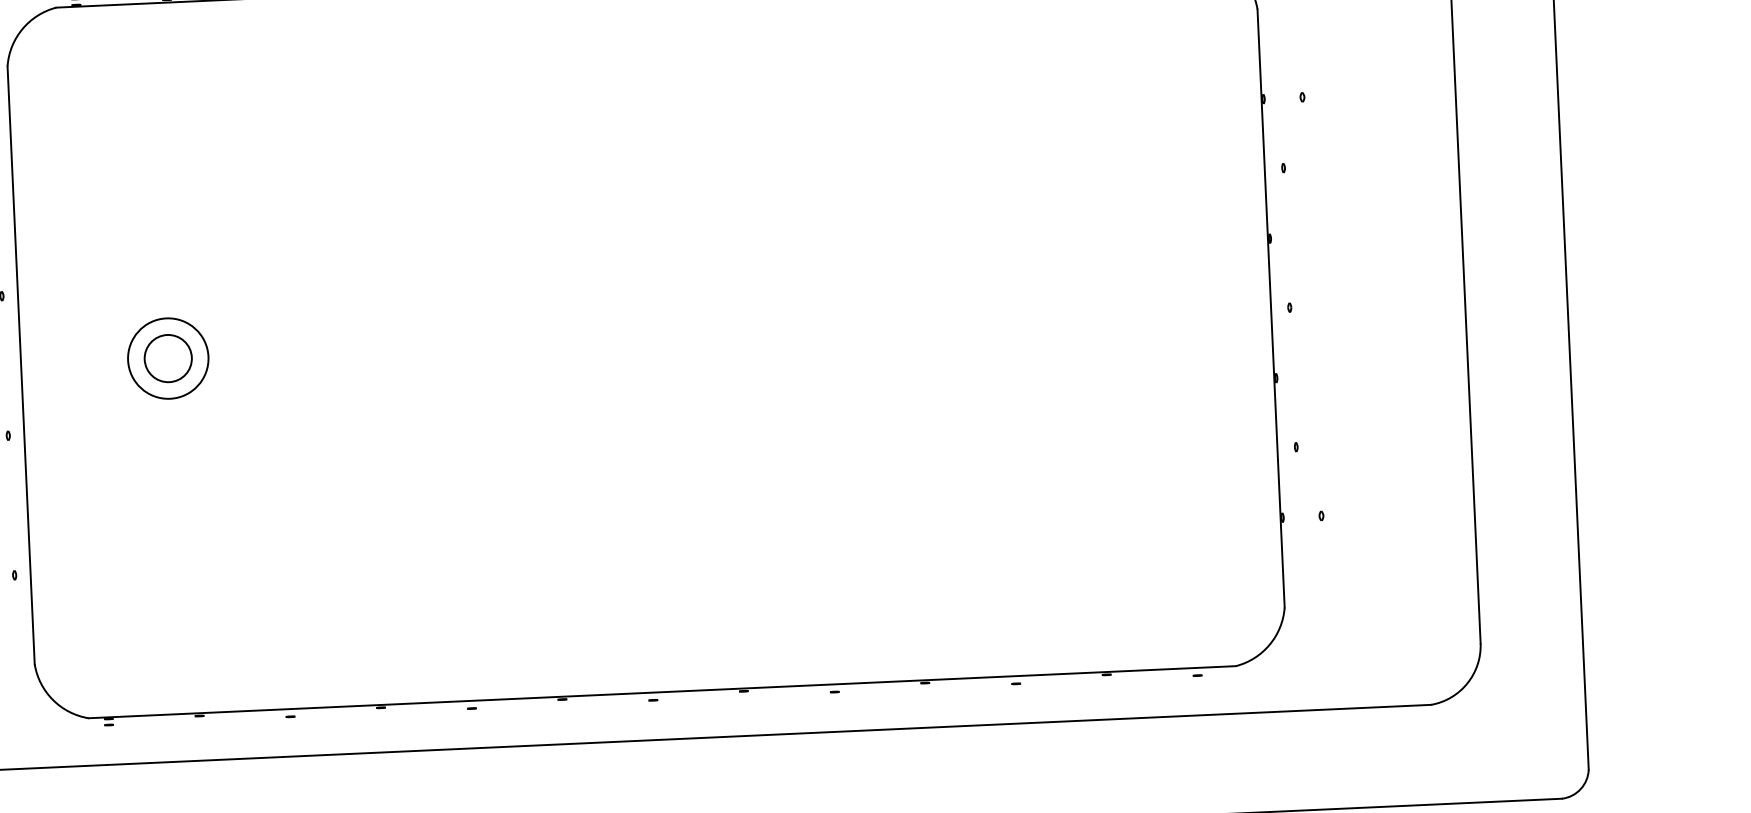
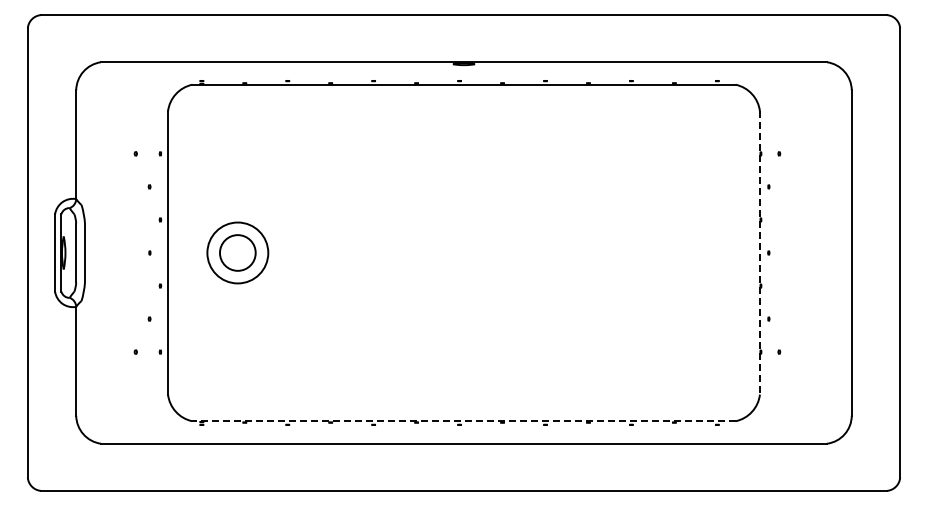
line: (1270, 309) -> (759, 253), solid -> dashed
part: (167, 357) -> (237, 252), size x1.6
line: (661, 692) -> (463, 421), solid -> dashed

